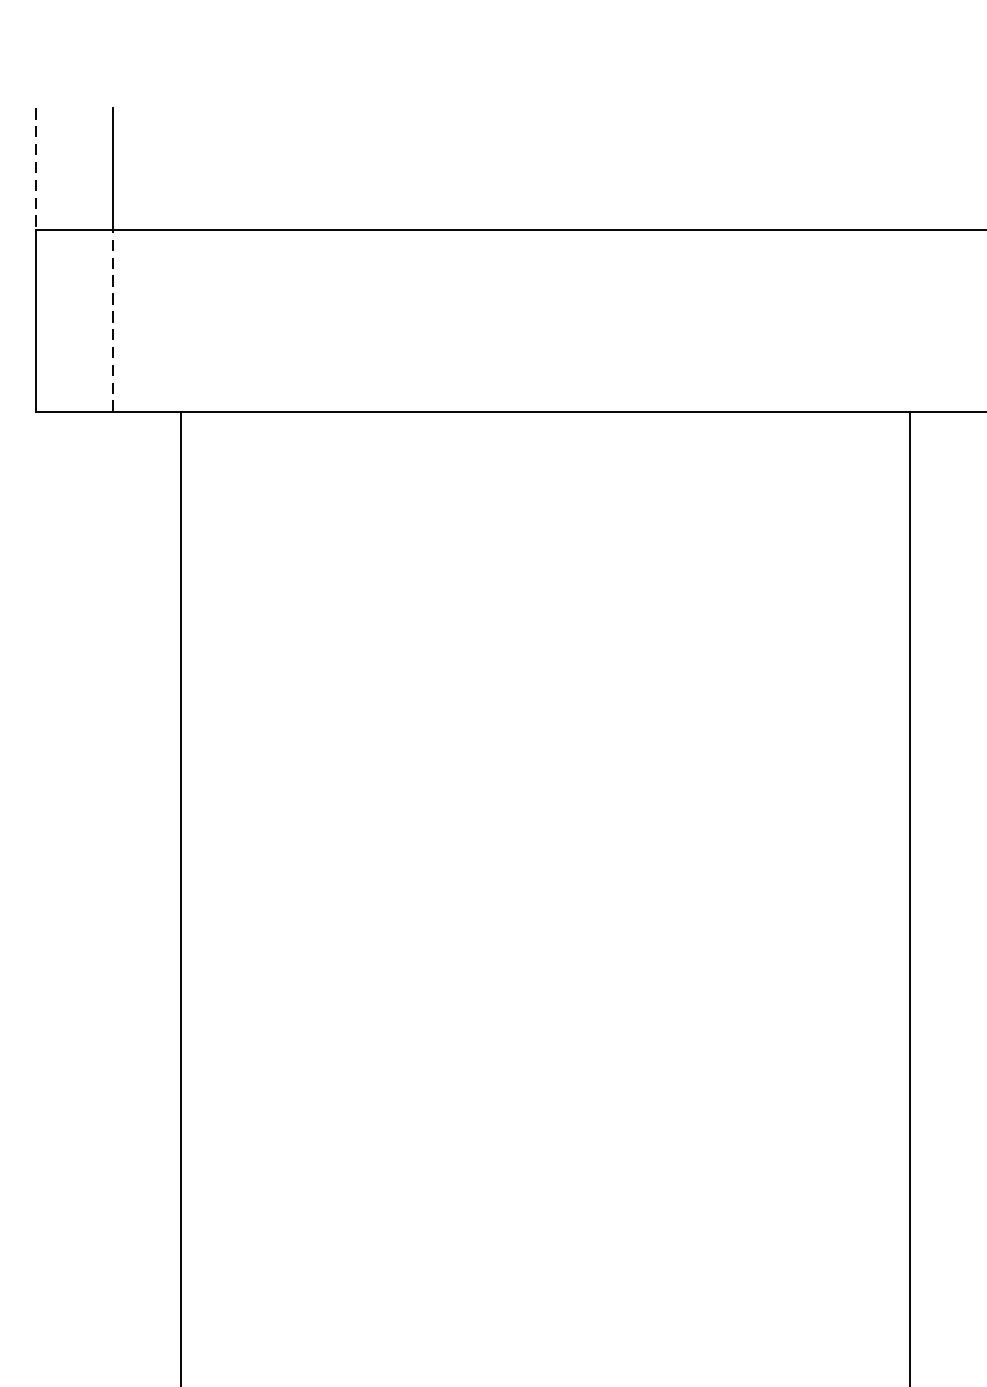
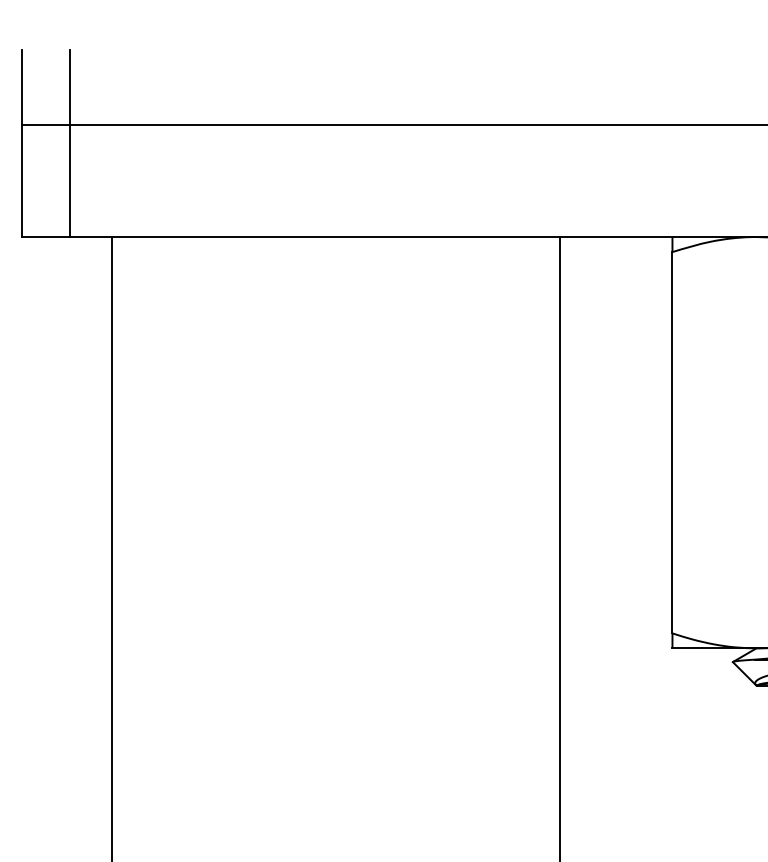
line: (35, 169) -> (21, 87), dashed -> solid
line: (113, 319) -> (69, 180), dashed -> solid

